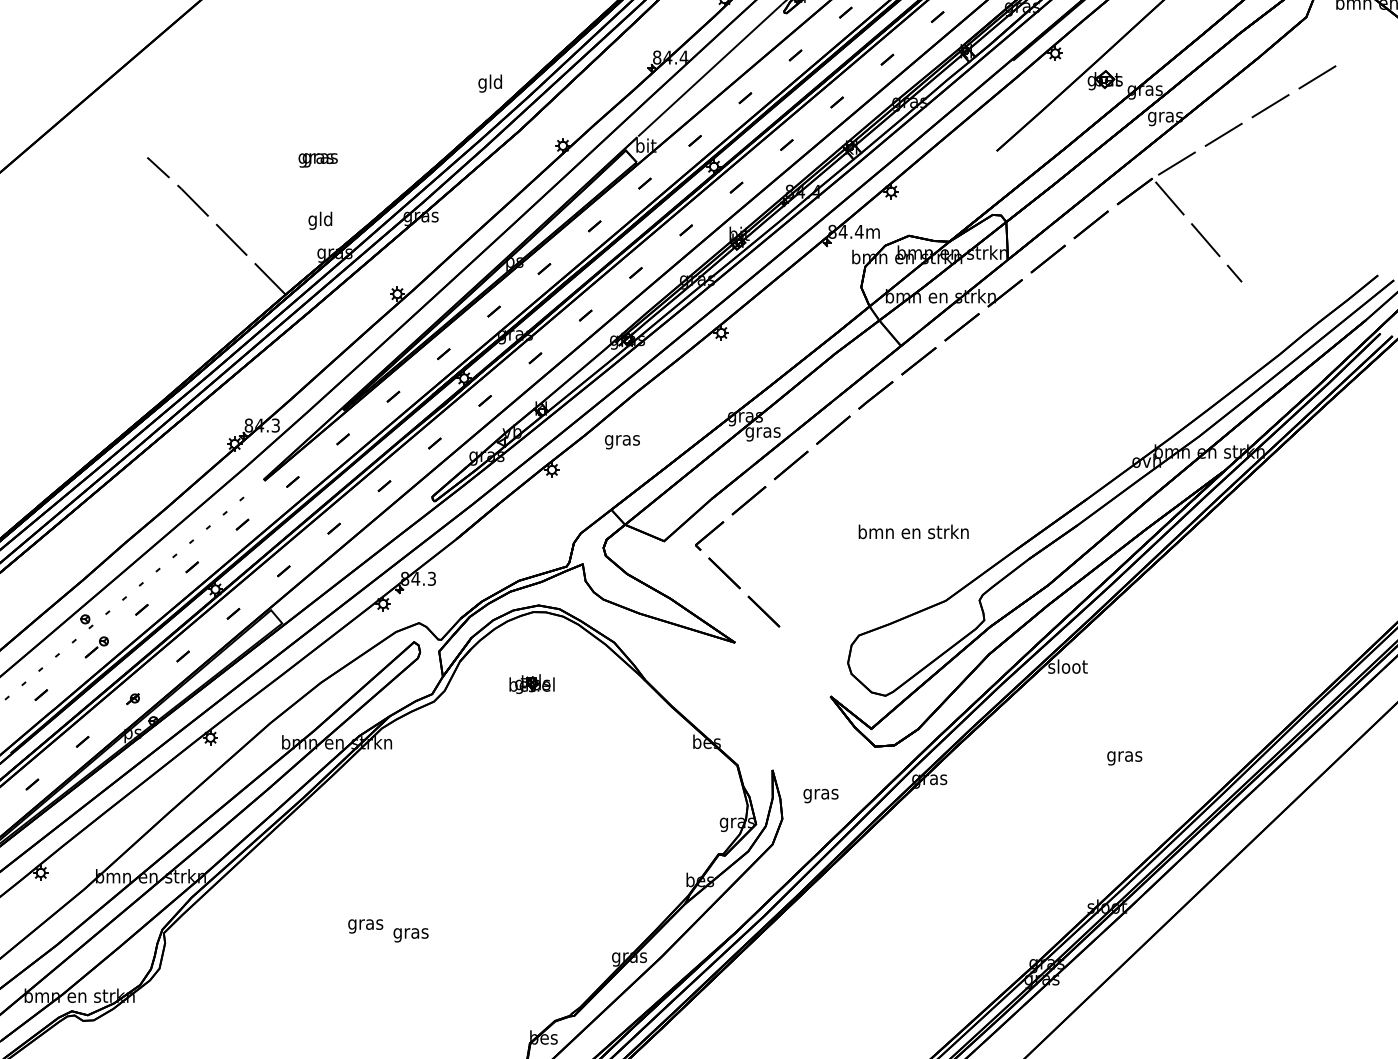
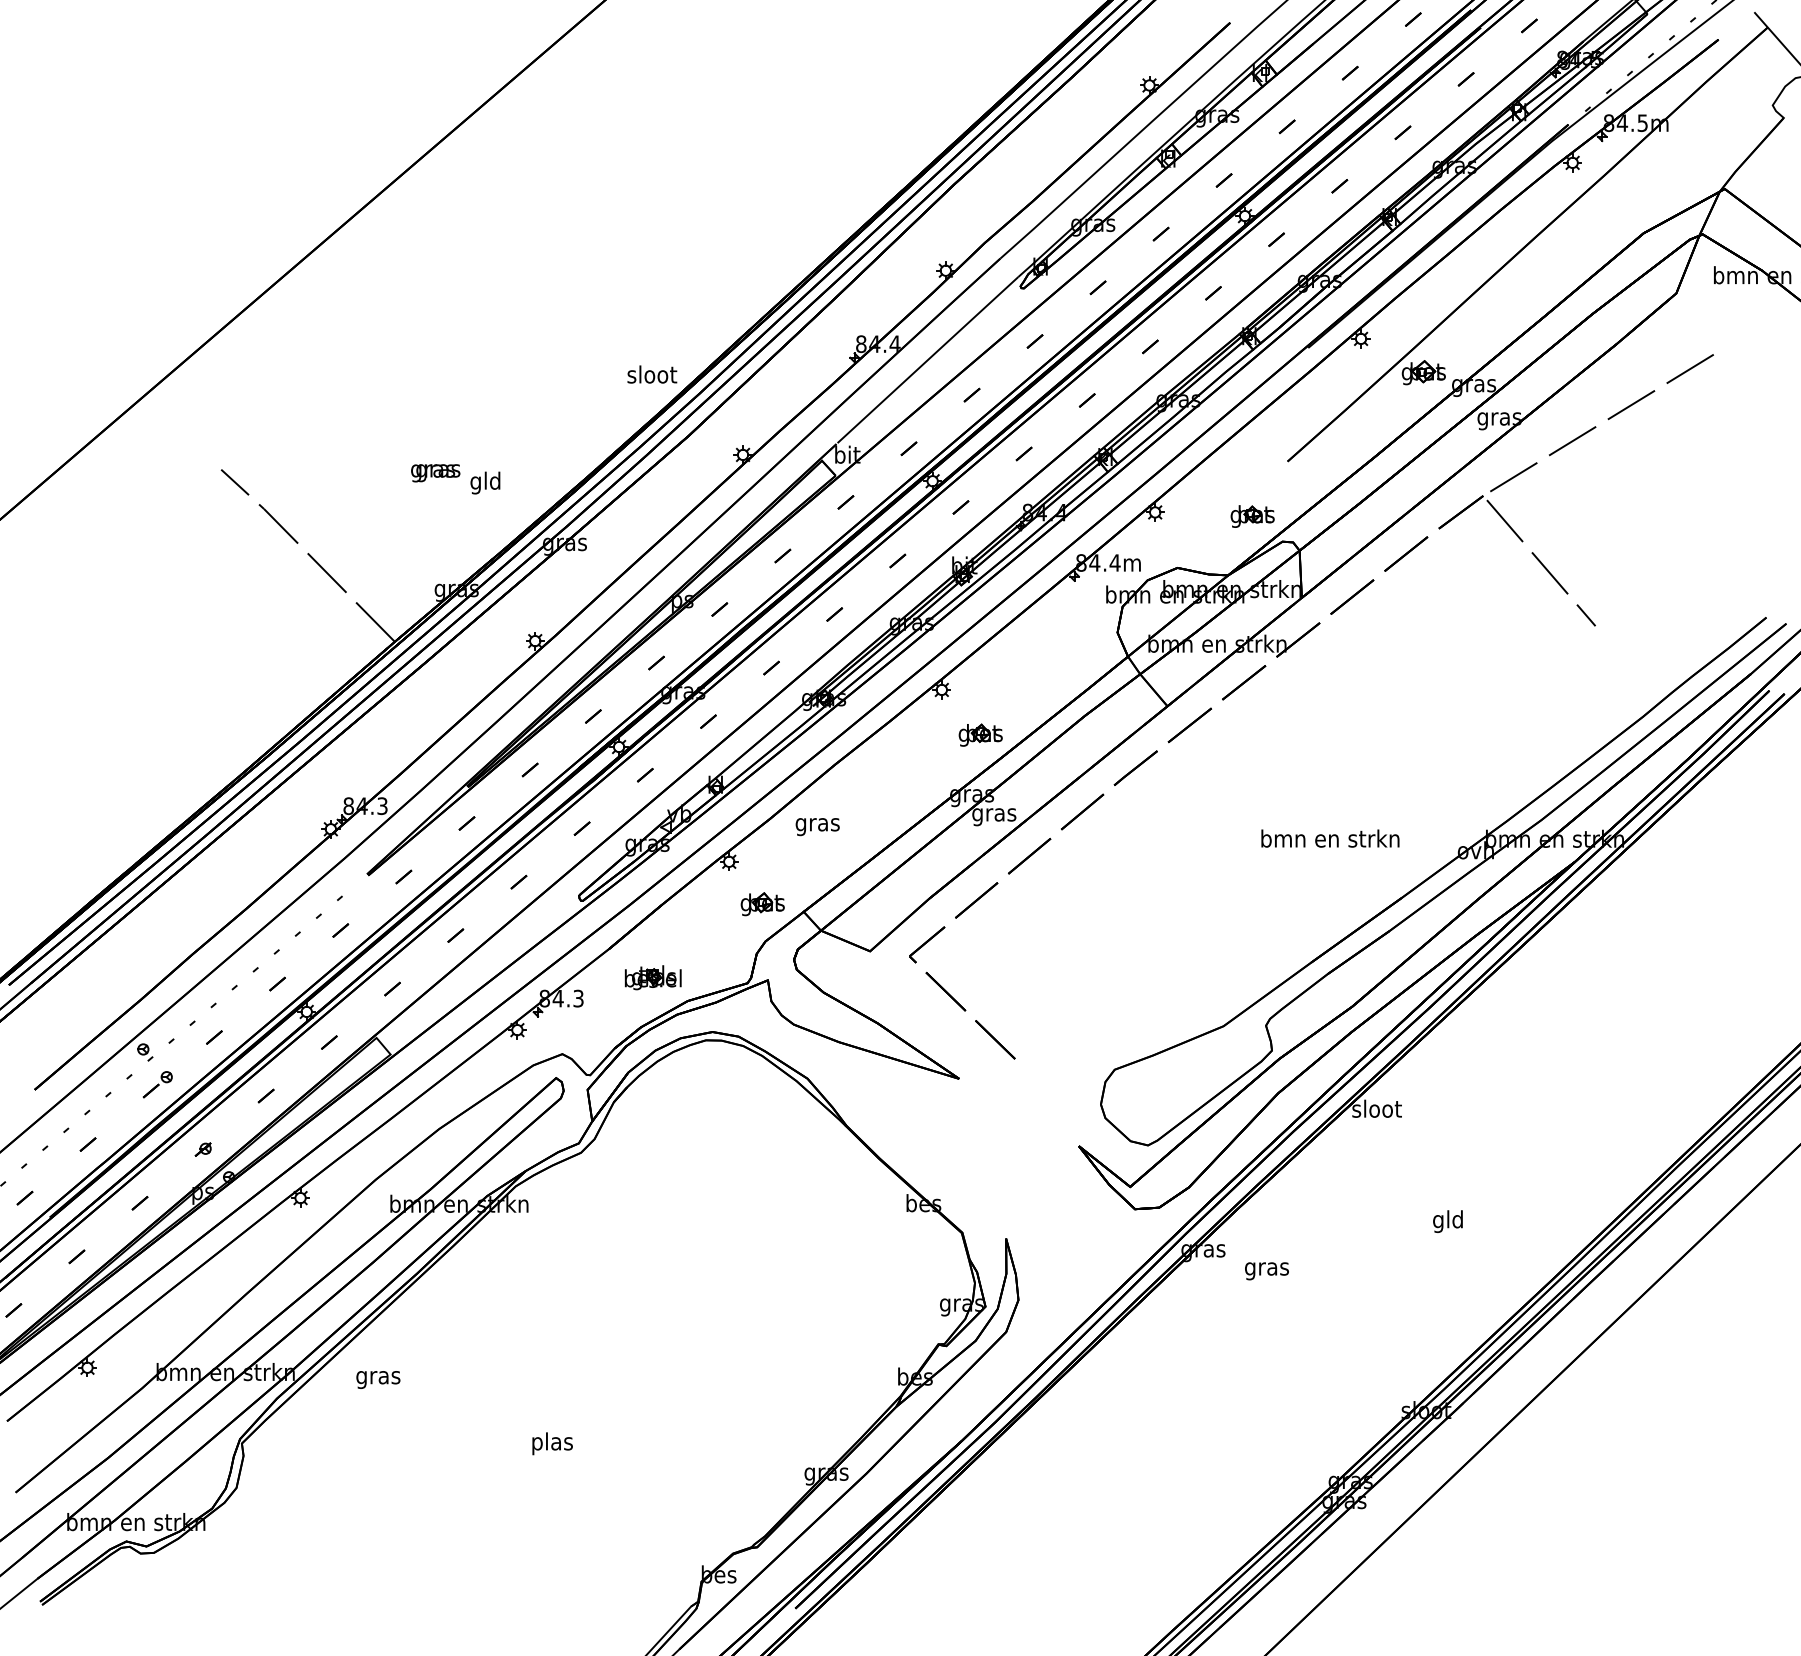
text: (490, 83) -> (652, 376), gld -> sloot
part: (968, 194) -> (1252, 516), added
text: (320, 220) -> (485, 482), moved
part: (752, 368) -> (980, 734), added
part: (578, 503) -> (762, 904), added
text: (913, 531) -> (1330, 838), moved
part: (531, 683) -> (652, 977), moved
text: (1124, 756) -> (1448, 1221), gras -> gld
text: (820, 796) -> (1266, 1271), moved
text: (365, 926) -> (378, 1379), moved
text: (411, 933) -> (552, 1443), gras -> plas

